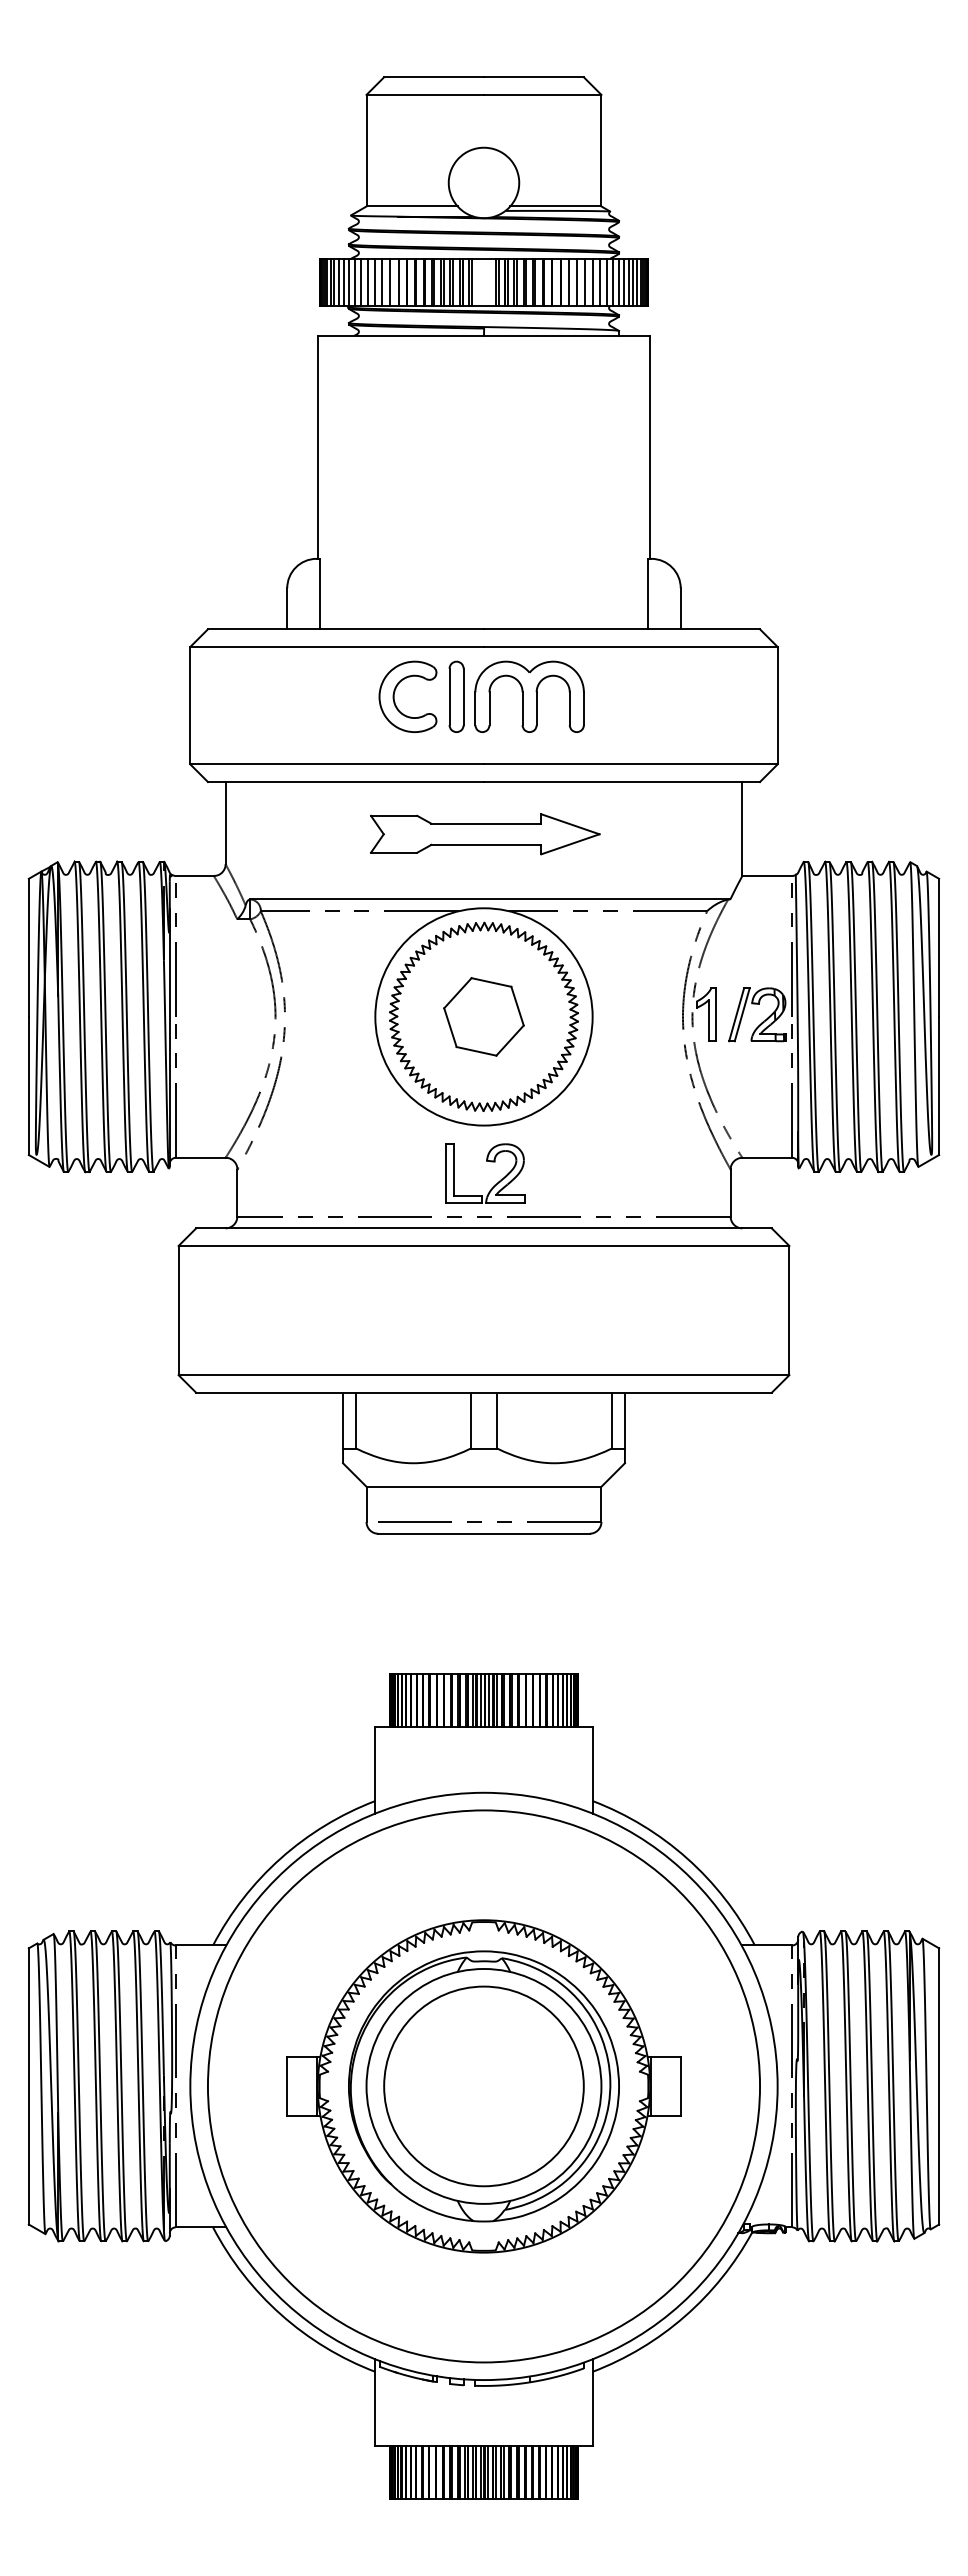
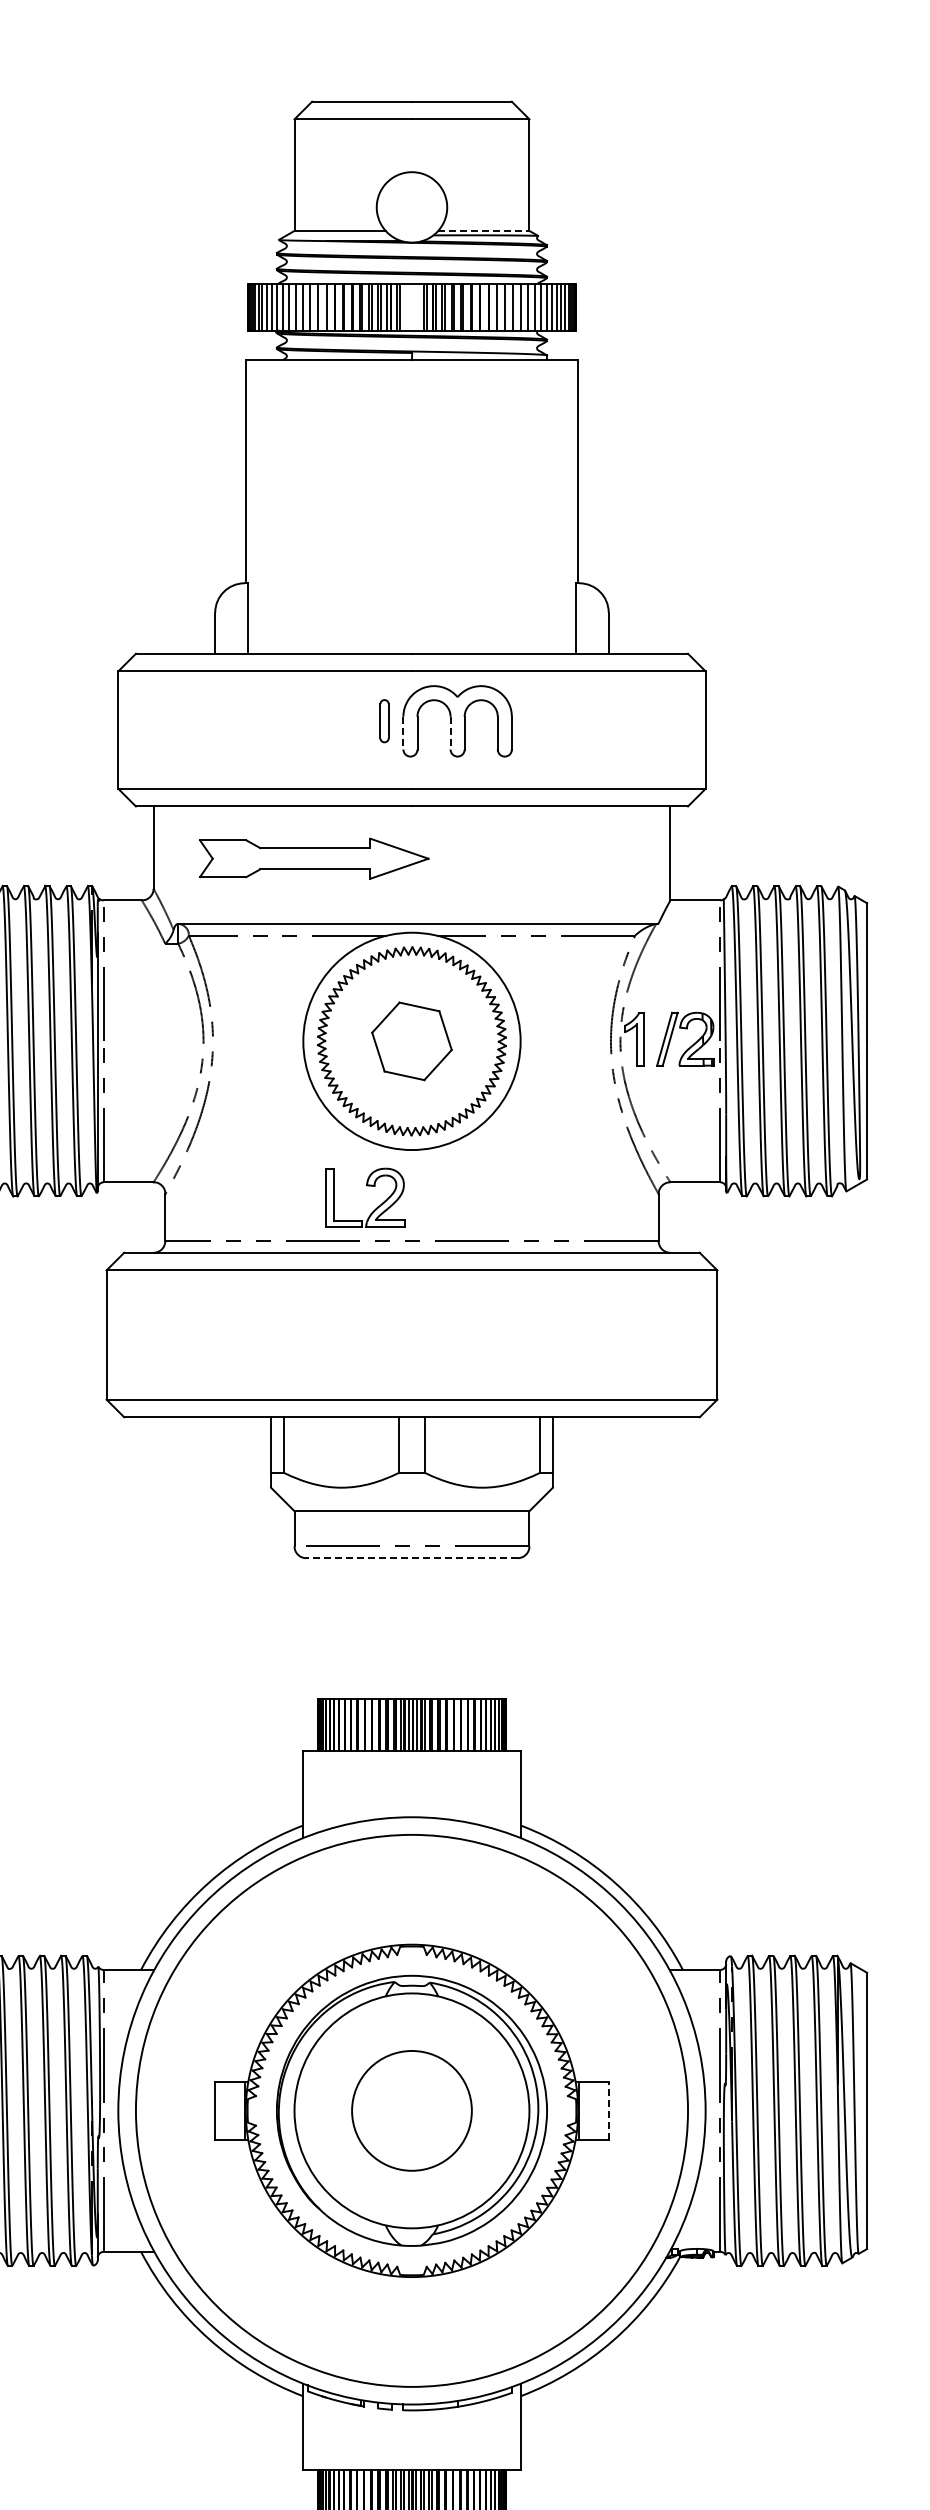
line: (555, 206) -> (483, 230), solid -> dashed
part: (395, 691) -> (323, 715), removed
part: (456, 696) -> (384, 720), size x0.6
line: (475, 709) -> (403, 733), solid -> dashed
line: (522, 709) -> (450, 733), solid -> dashed
part: (485, 834) -> (314, 858), moved
part: (486, 1161) -> (366, 1185), moved
line: (483, 1533) -> (411, 1557), solid -> dashed
line: (680, 2085) -> (608, 2109), solid -> dashed
circle: (483, 2086) -> (411, 2110), size x0.6

